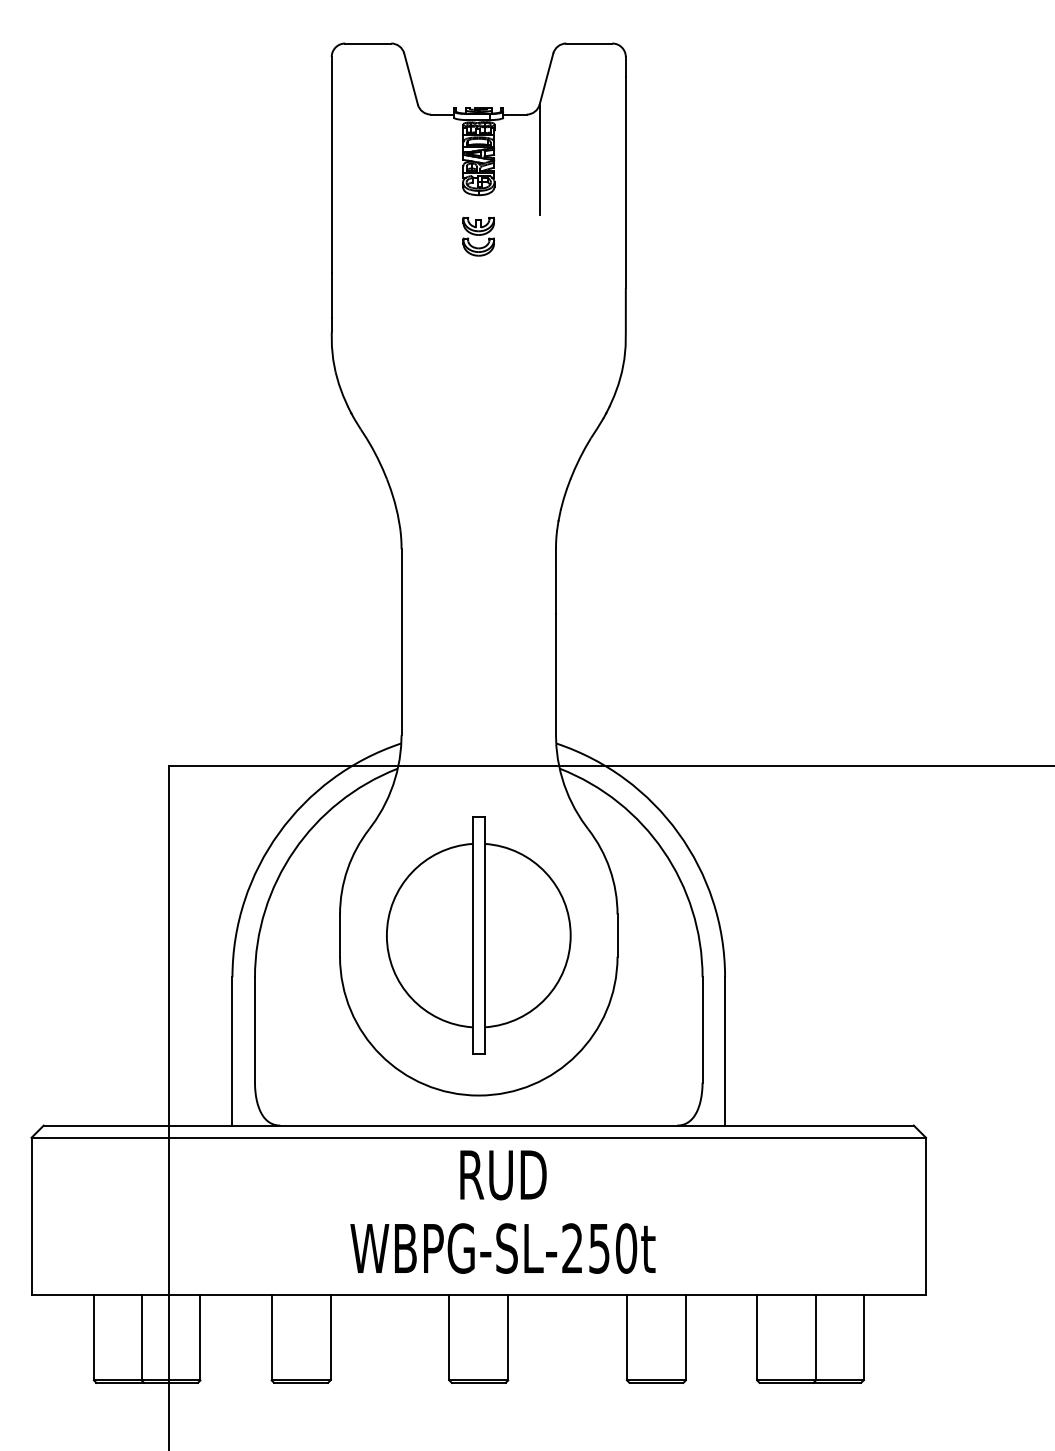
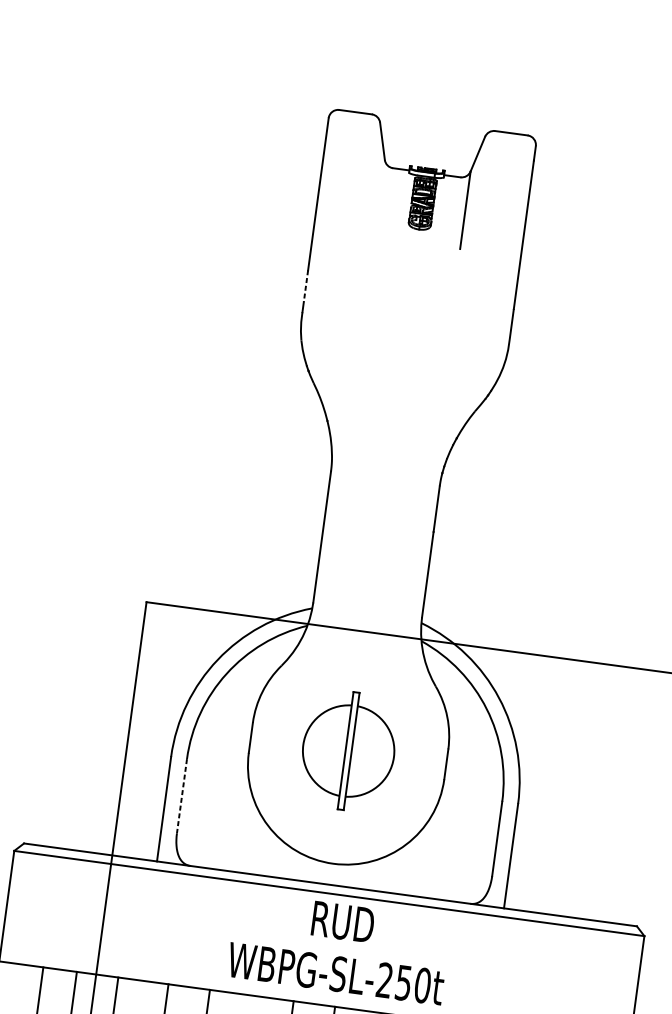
part: (478, 236) -> (414, 258), removed
line: (331, 295) -> (305, 286), solid -> dashed
part: (478, 935) -> (348, 750), size x0.7
line: (255, 1029) -> (182, 795), solid -> dashed

